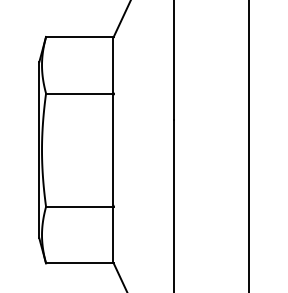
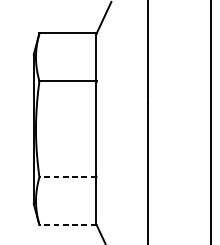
line: (79, 206) -> (67, 176), solid -> dashed
line: (79, 263) -> (67, 225), solid -> dashed

